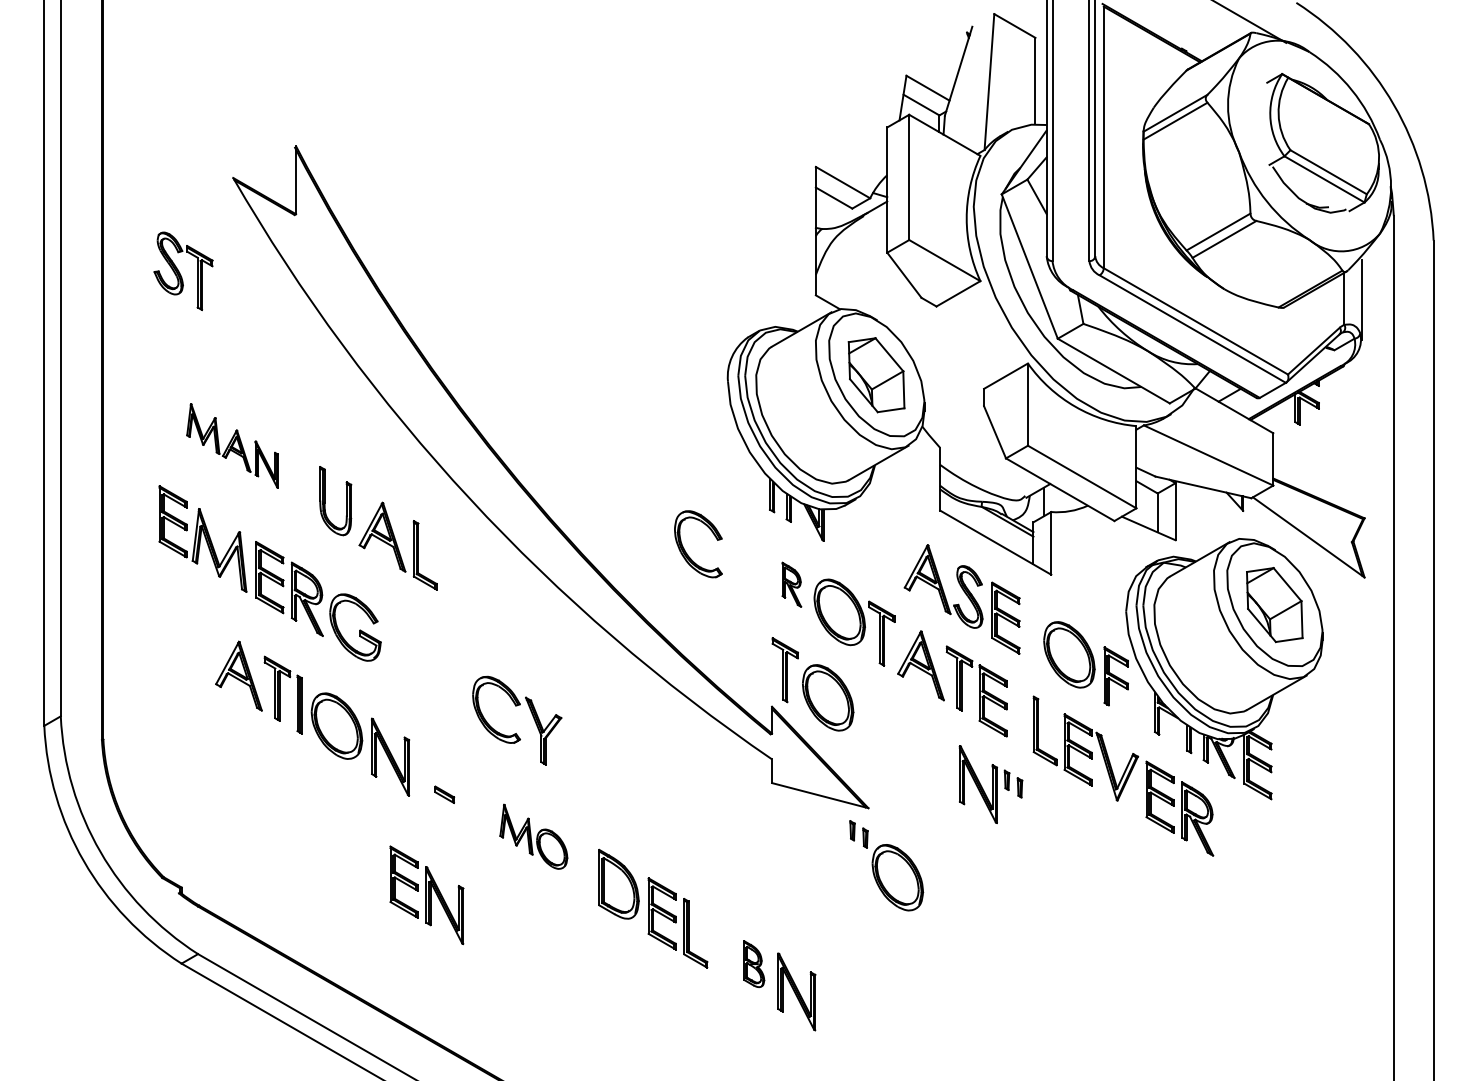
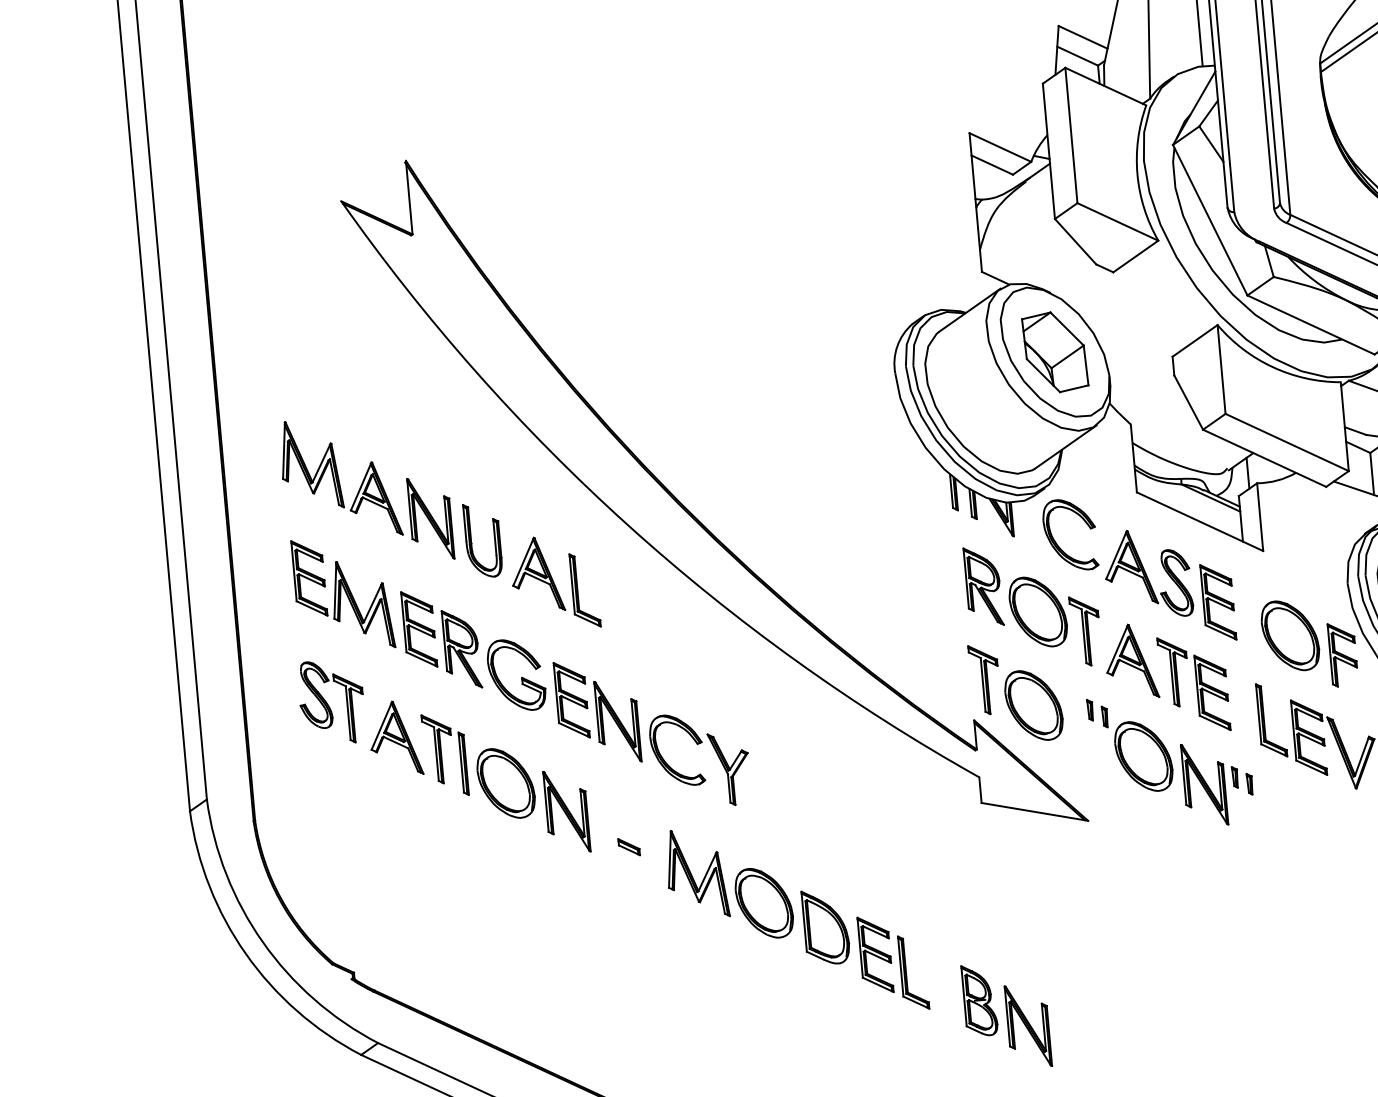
part: (183, 271) -> (331, 702), moved
part: (232, 445) -> (366, 490), size x1.67
part: (687, 553) -> (1059, 546), moved
part: (791, 584) -> (983, 586), size x1.67
part: (533, 836) -> (729, 883), size x1.67
part: (886, 865) -> (1130, 744), moved
part: (426, 895) -> (597, 712), moved
part: (754, 963) -> (980, 999), size x1.43

